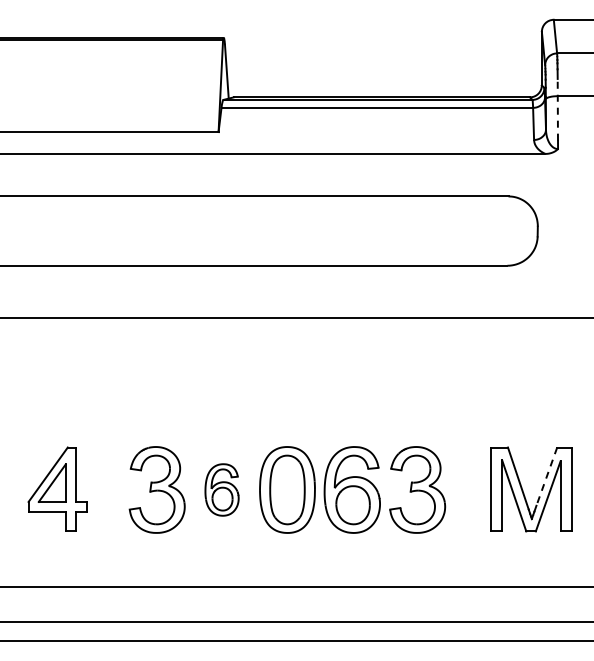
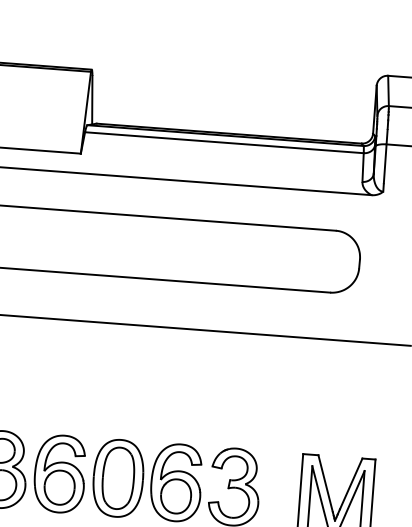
line: (557, 108) -> (385, 155), dashed -> solid
line: (546, 476) -> (350, 483), dashed -> solid
part: (221, 489) -> (59, 473), size x1.67

